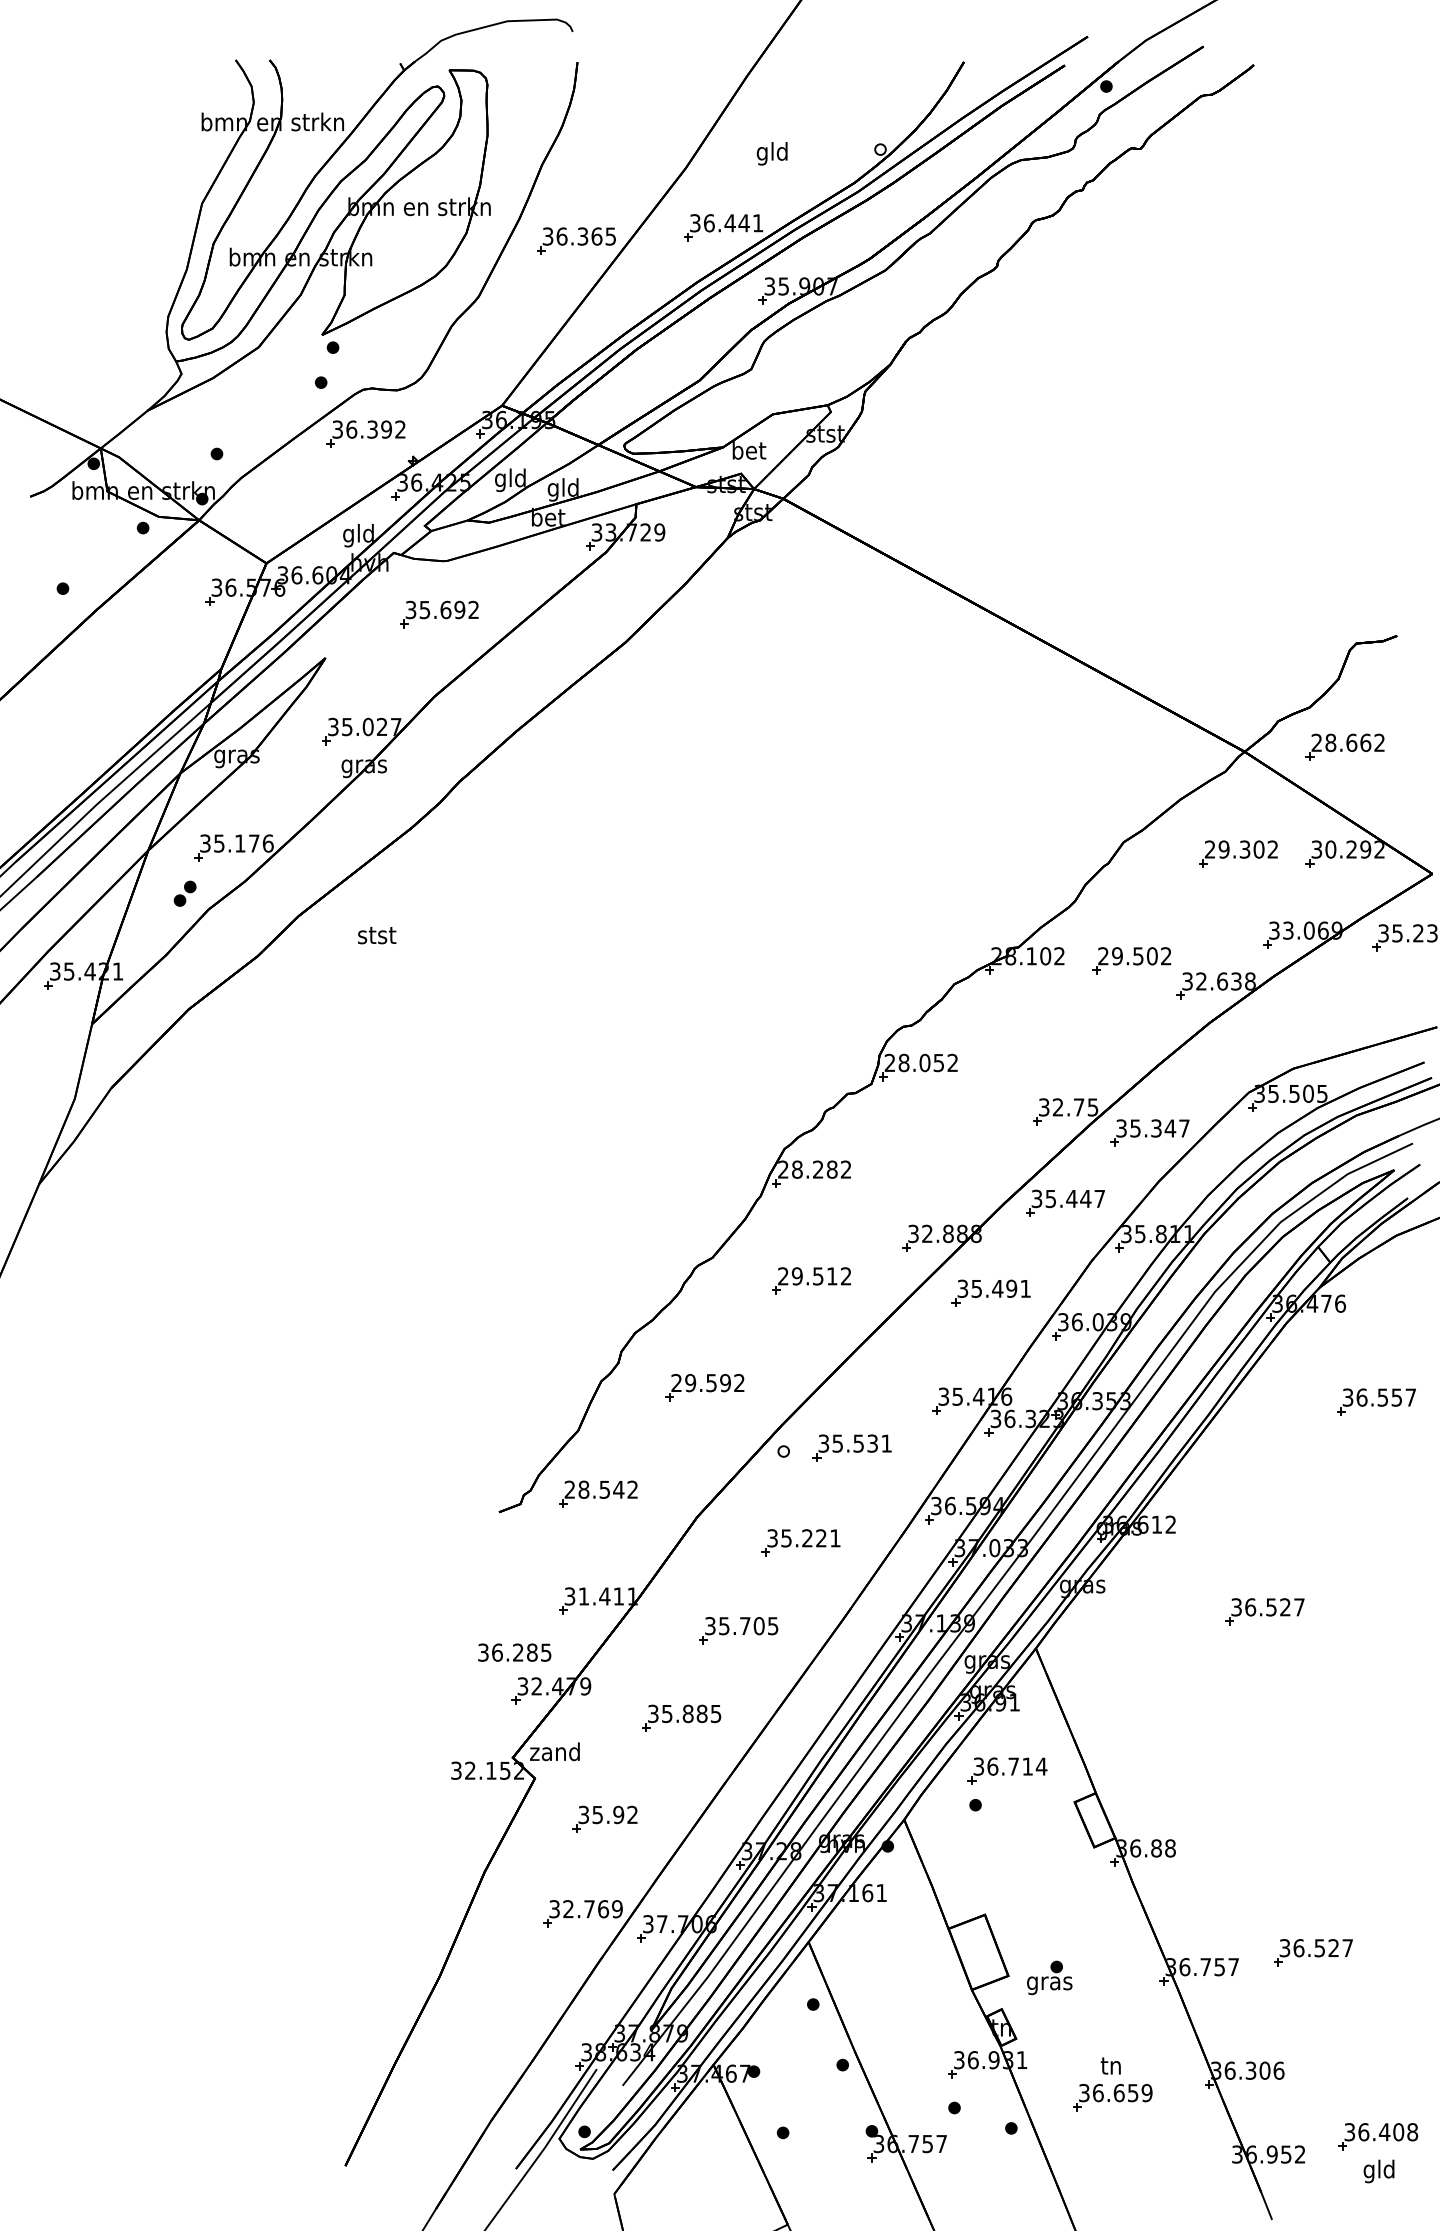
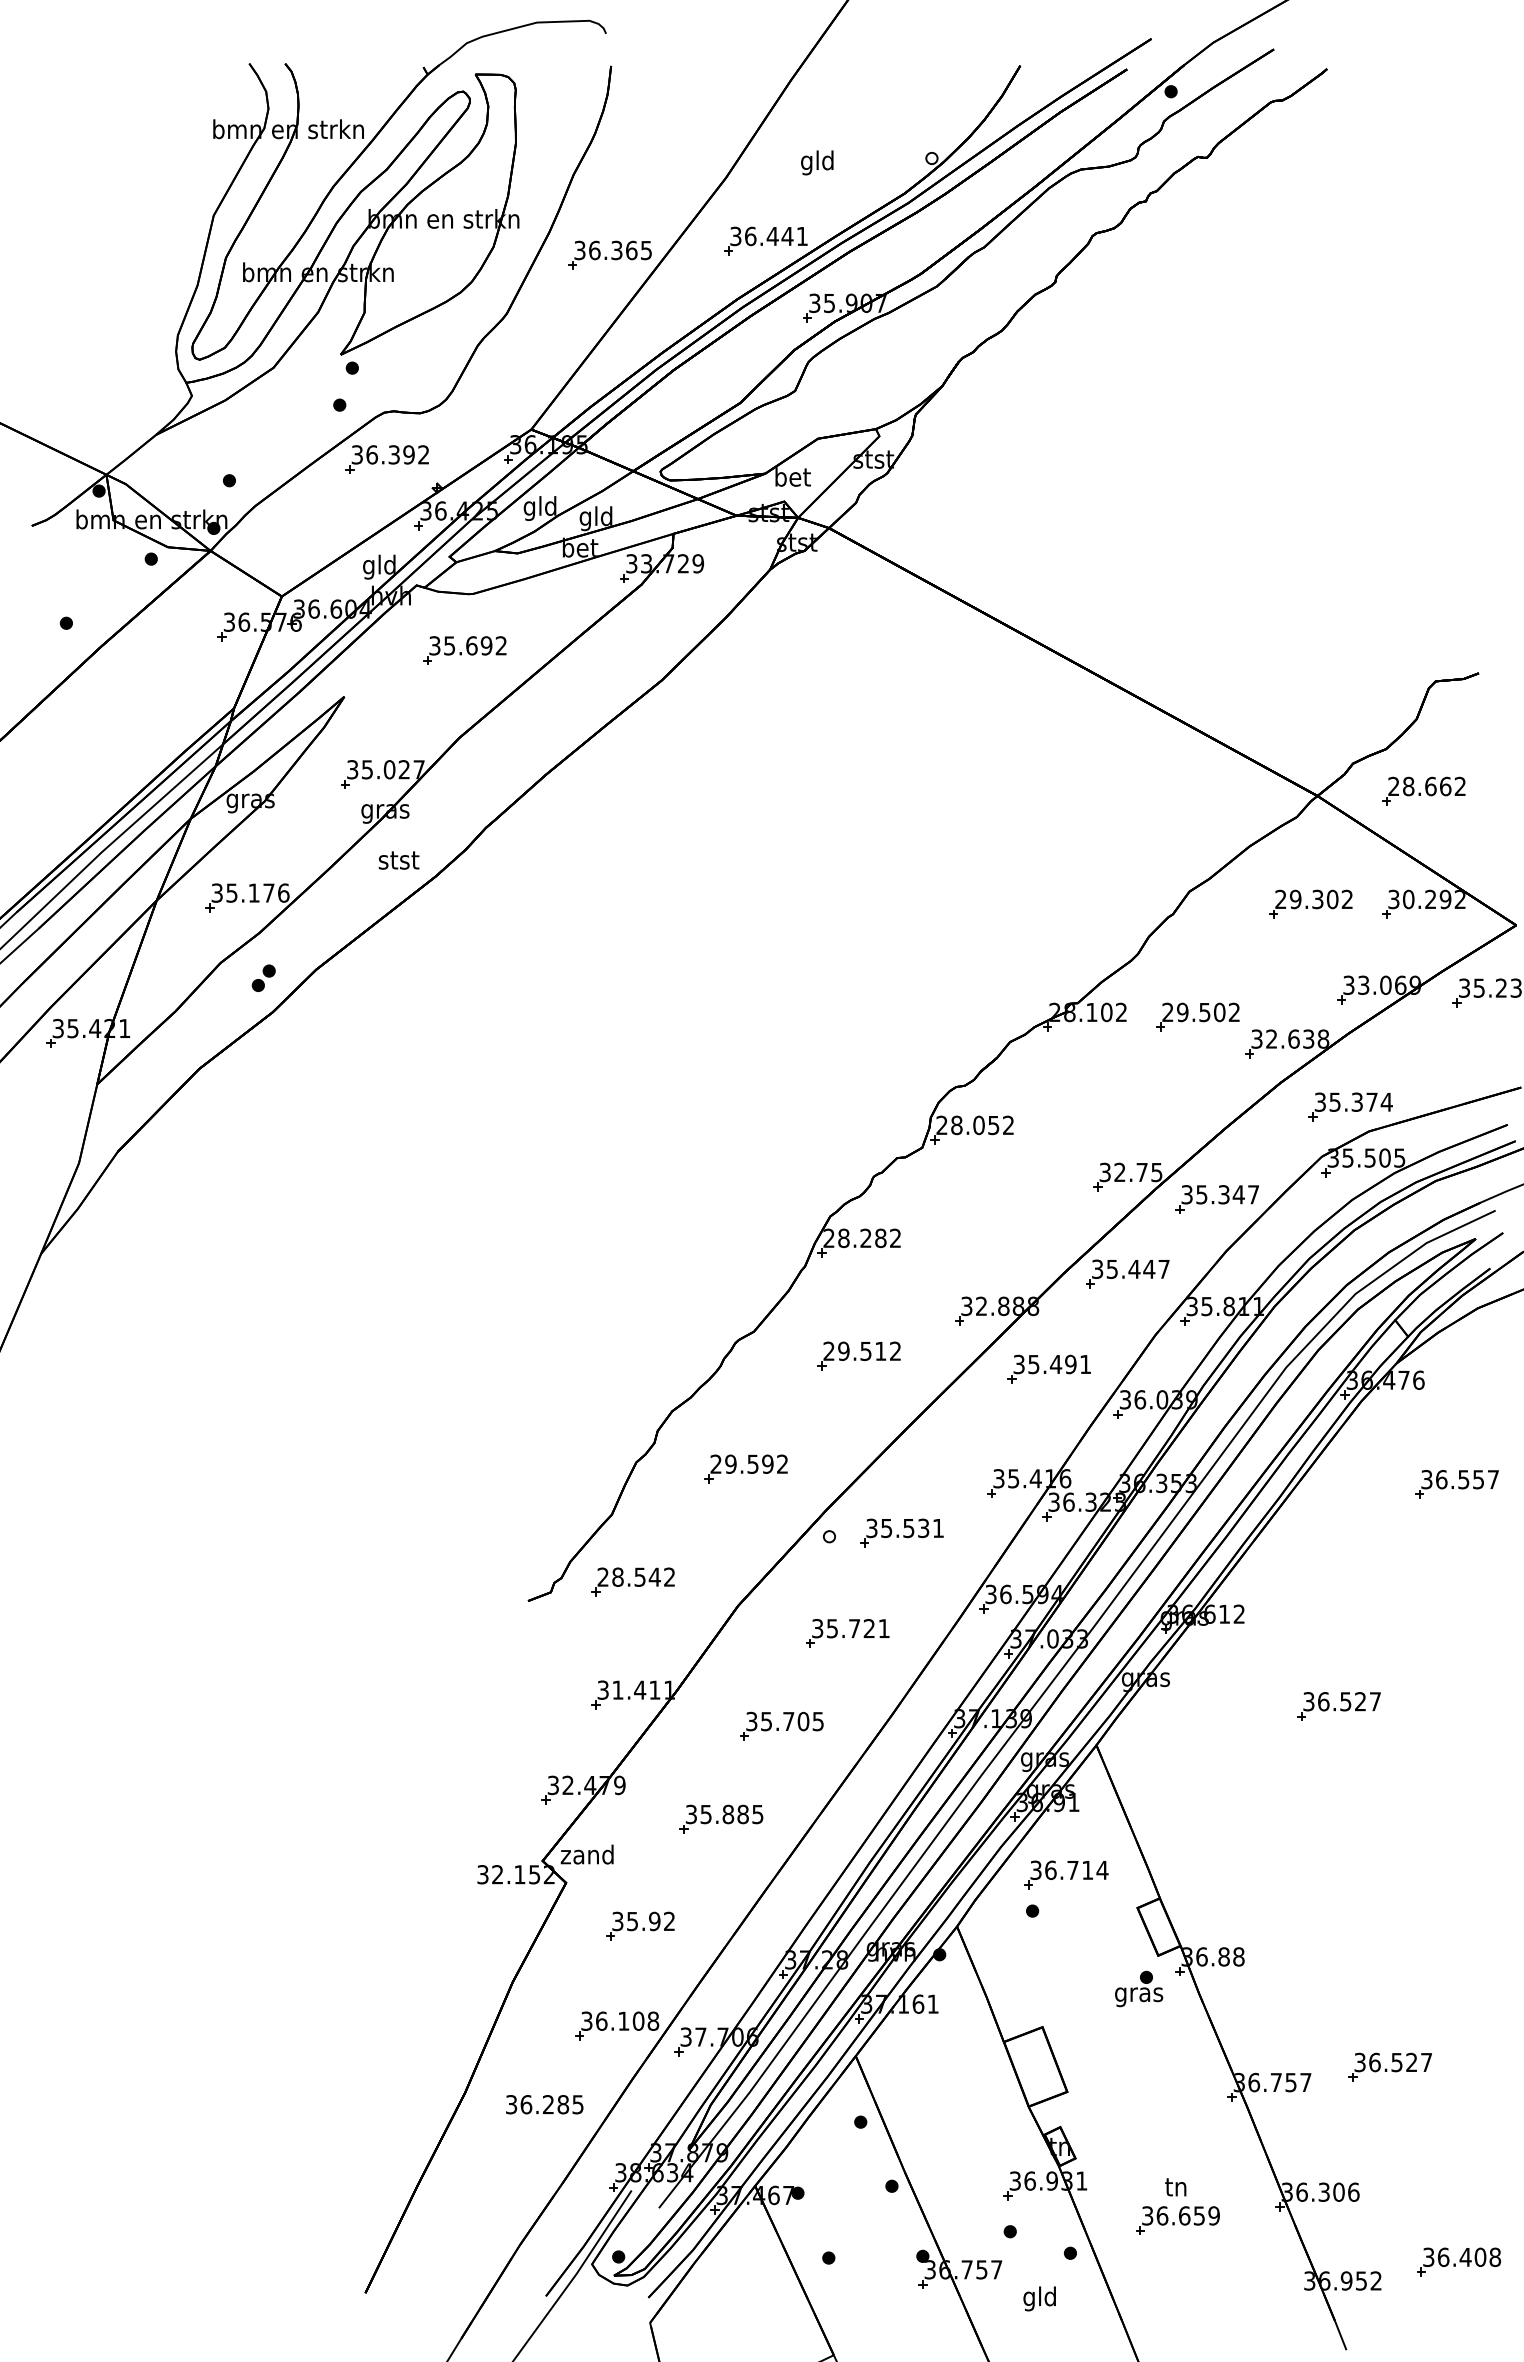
part: (184, 893) -> (263, 977), moved
text: (376, 935) -> (398, 860), moved
part: (1275, 1045) -> (1350, 1106), added
text: (807, 1538) -> (854, 1628), 35.221 -> 35.721
text: (514, 1652) -> (544, 2104), moved
text: (592, 1908) -> (627, 2020), 32.769 -> 36.108
part: (1050, 1977) -> (1139, 1988), moved
text: (1378, 2171) -> (1039, 2298), moved

